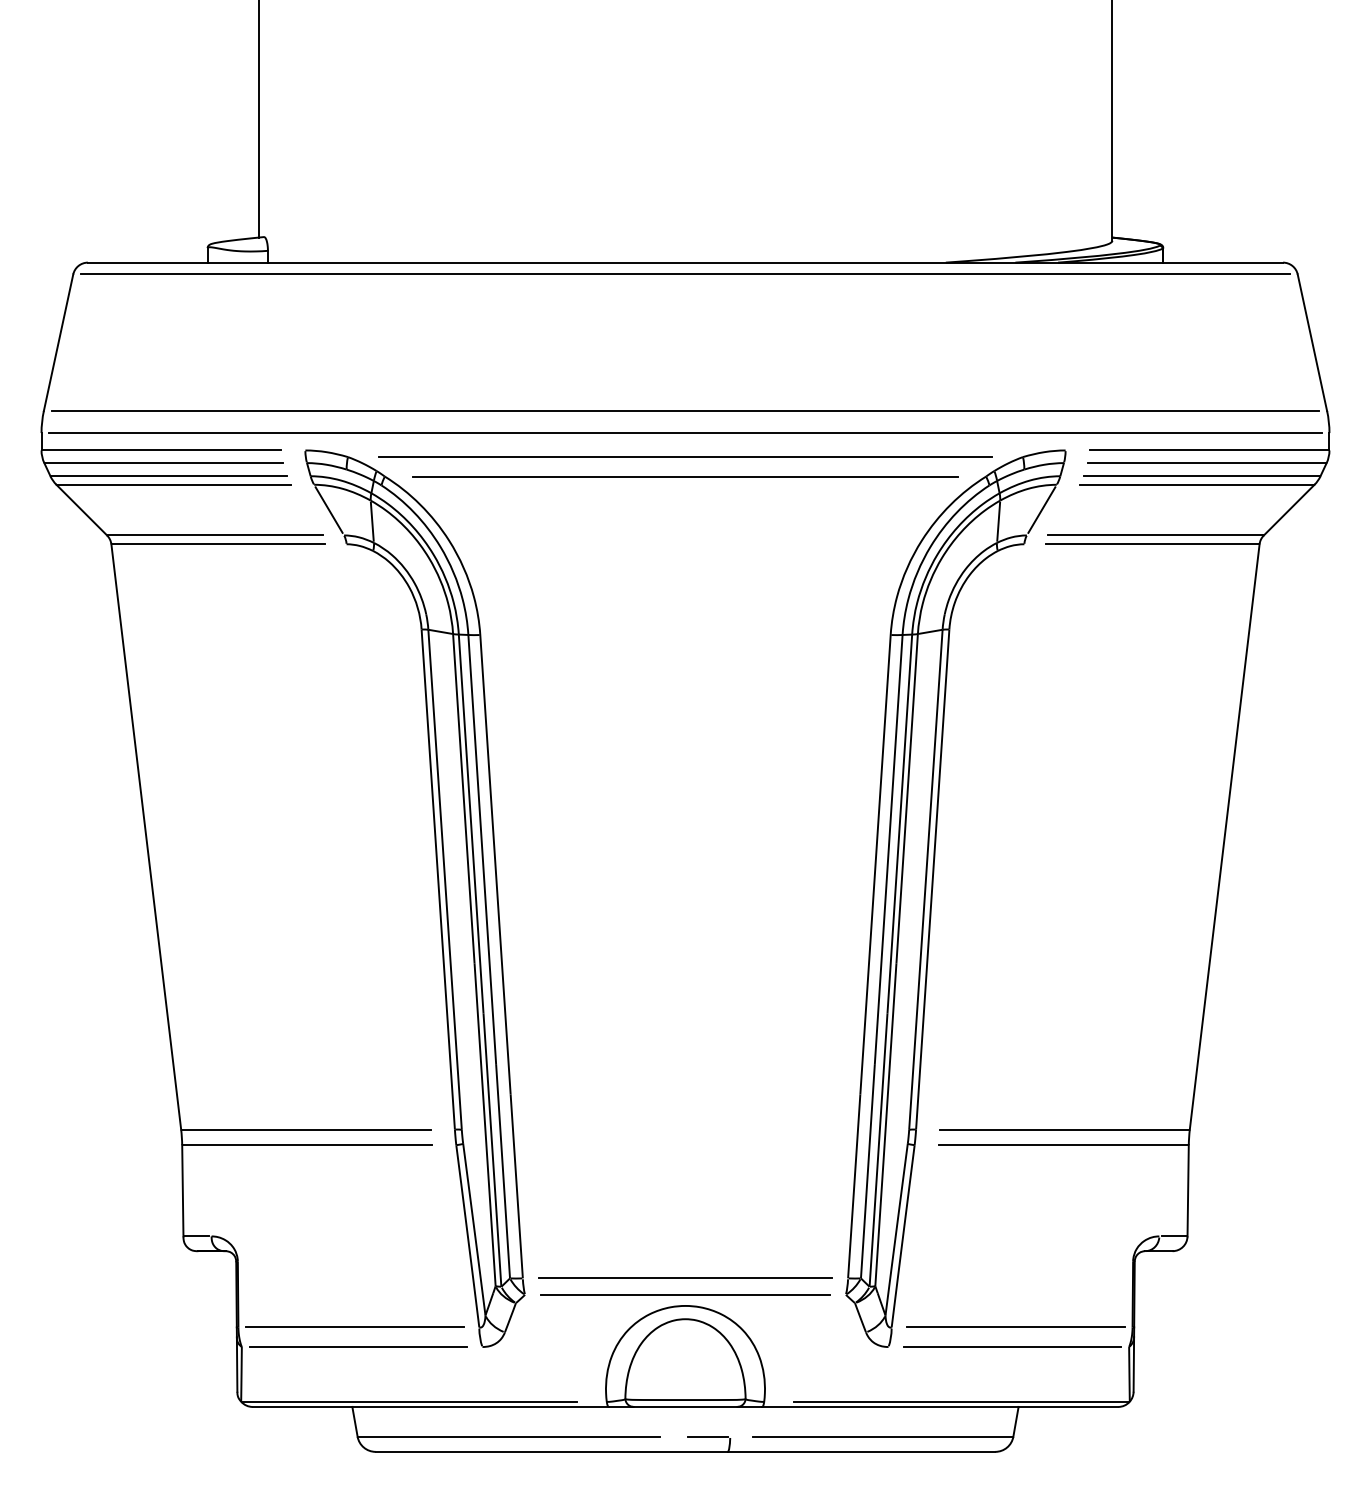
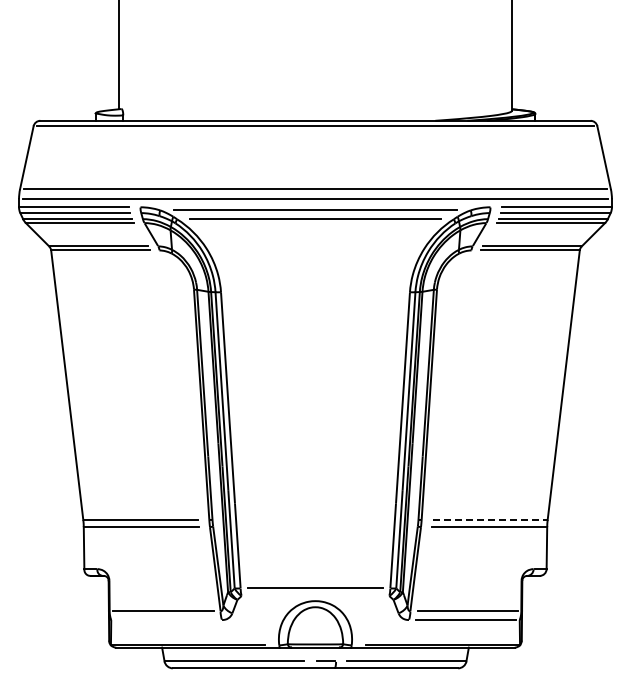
line: (1065, 1128) -> (490, 519), solid -> dashed
line: (685, 1295) -> (315, 596), removed
line: (357, 1347) -> (164, 620), removed

